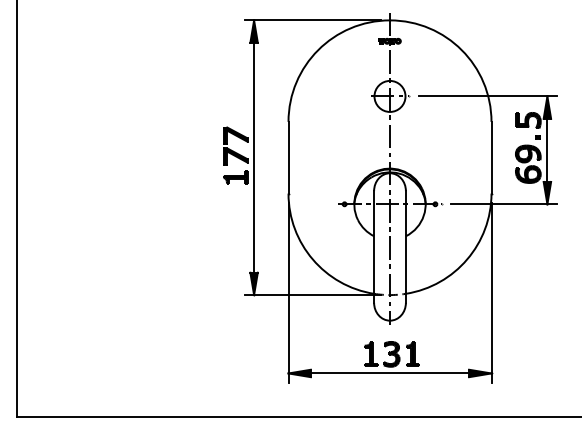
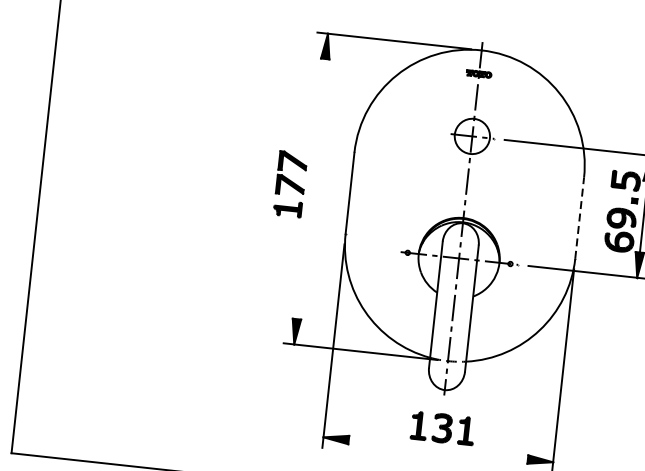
line: (254, 157) -> (311, 188), removed
line: (491, 157) -> (579, 217), solid -> dashed
line: (389, 373) -> (437, 449), removed

